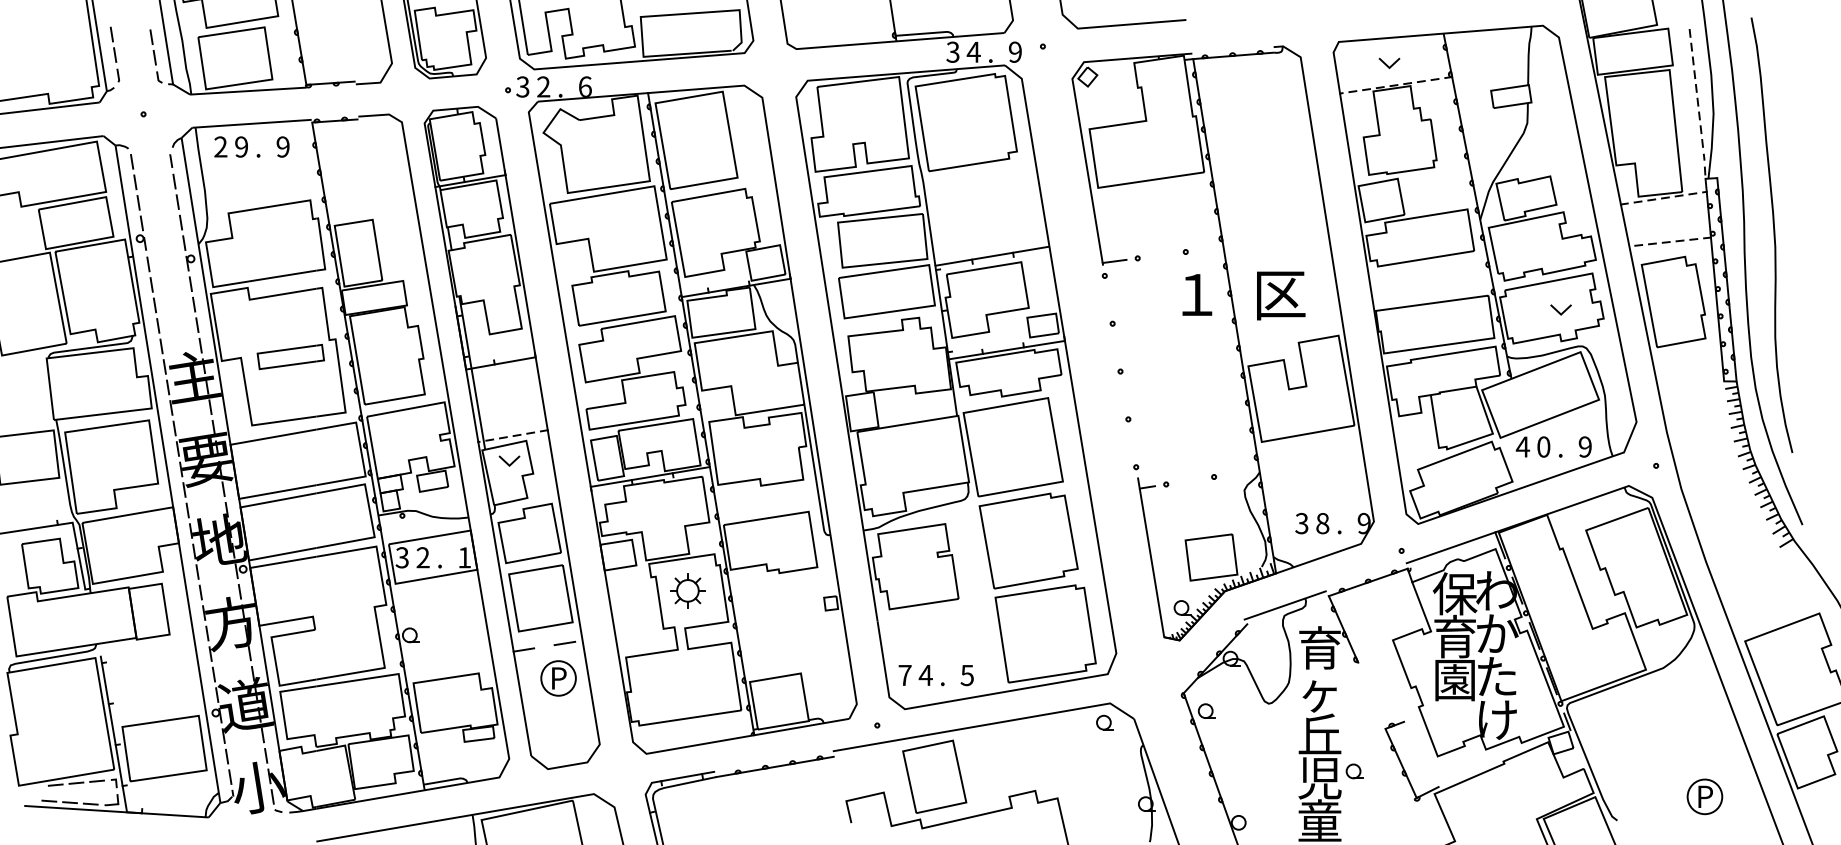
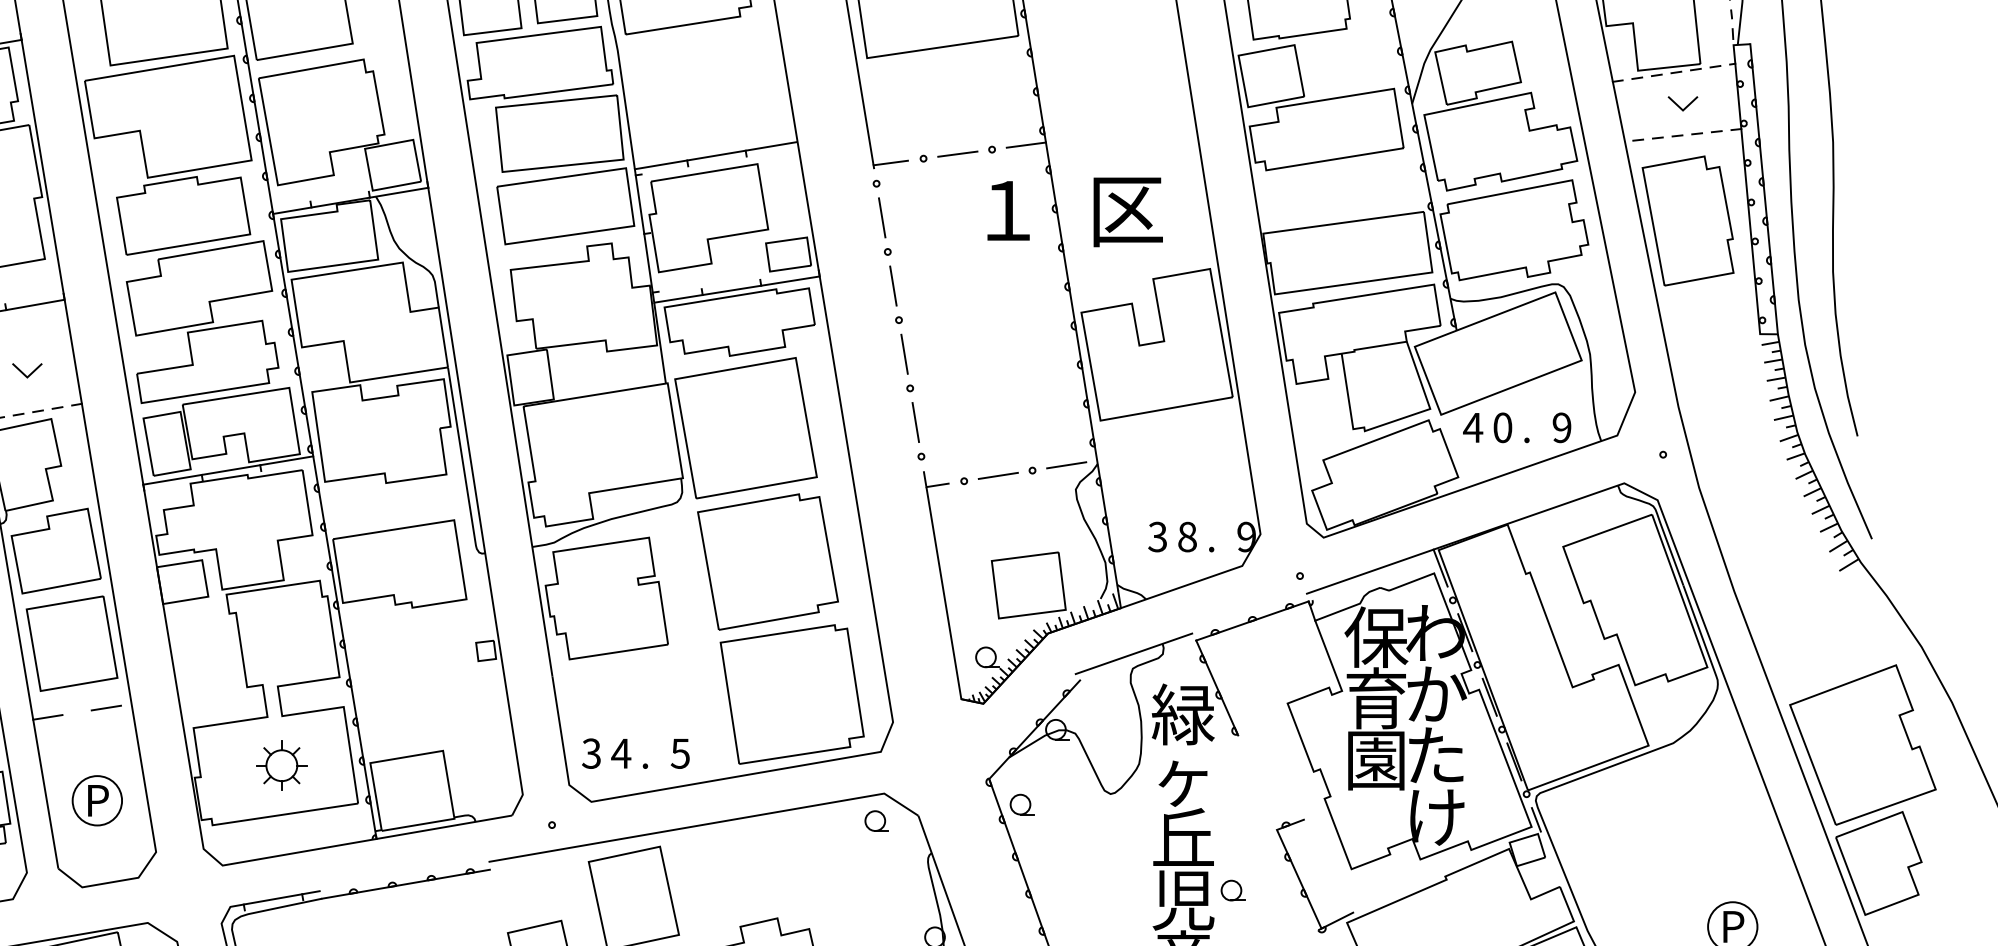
line: (1209, 248) -> (1025, 144), added
line: (1161, 255) -> (957, 154), added
line: (1108, 299) -> (881, 217), added
line: (1558, 310) -> (1679, 104), moved
line: (1116, 347) -> (893, 285), added
line: (1124, 395) -> (904, 354), added
line: (1132, 442) -> (916, 421), added
line: (507, 462) -> (24, 372), moved
line: (1237, 473) -> (1065, 465), added
line: (1189, 480) -> (997, 475), added
part: (687, 590) -> (281, 765), moved
text: (1319, 647) -> (1182, 713), 育 -> 緑
text: (904, 675) -> (590, 753), 7 -> 3
part: (558, 678) -> (97, 800), moved

